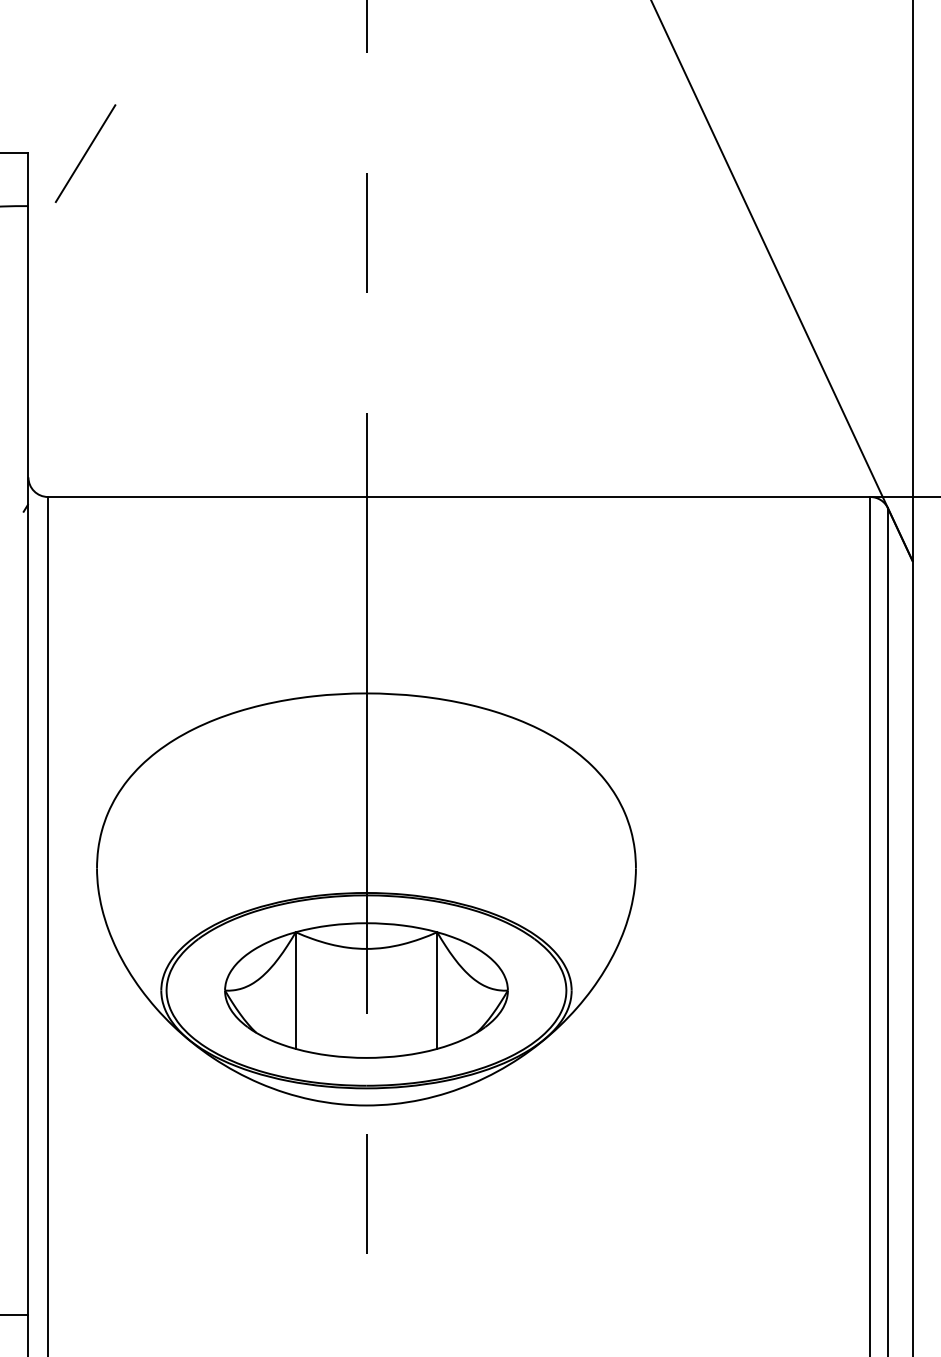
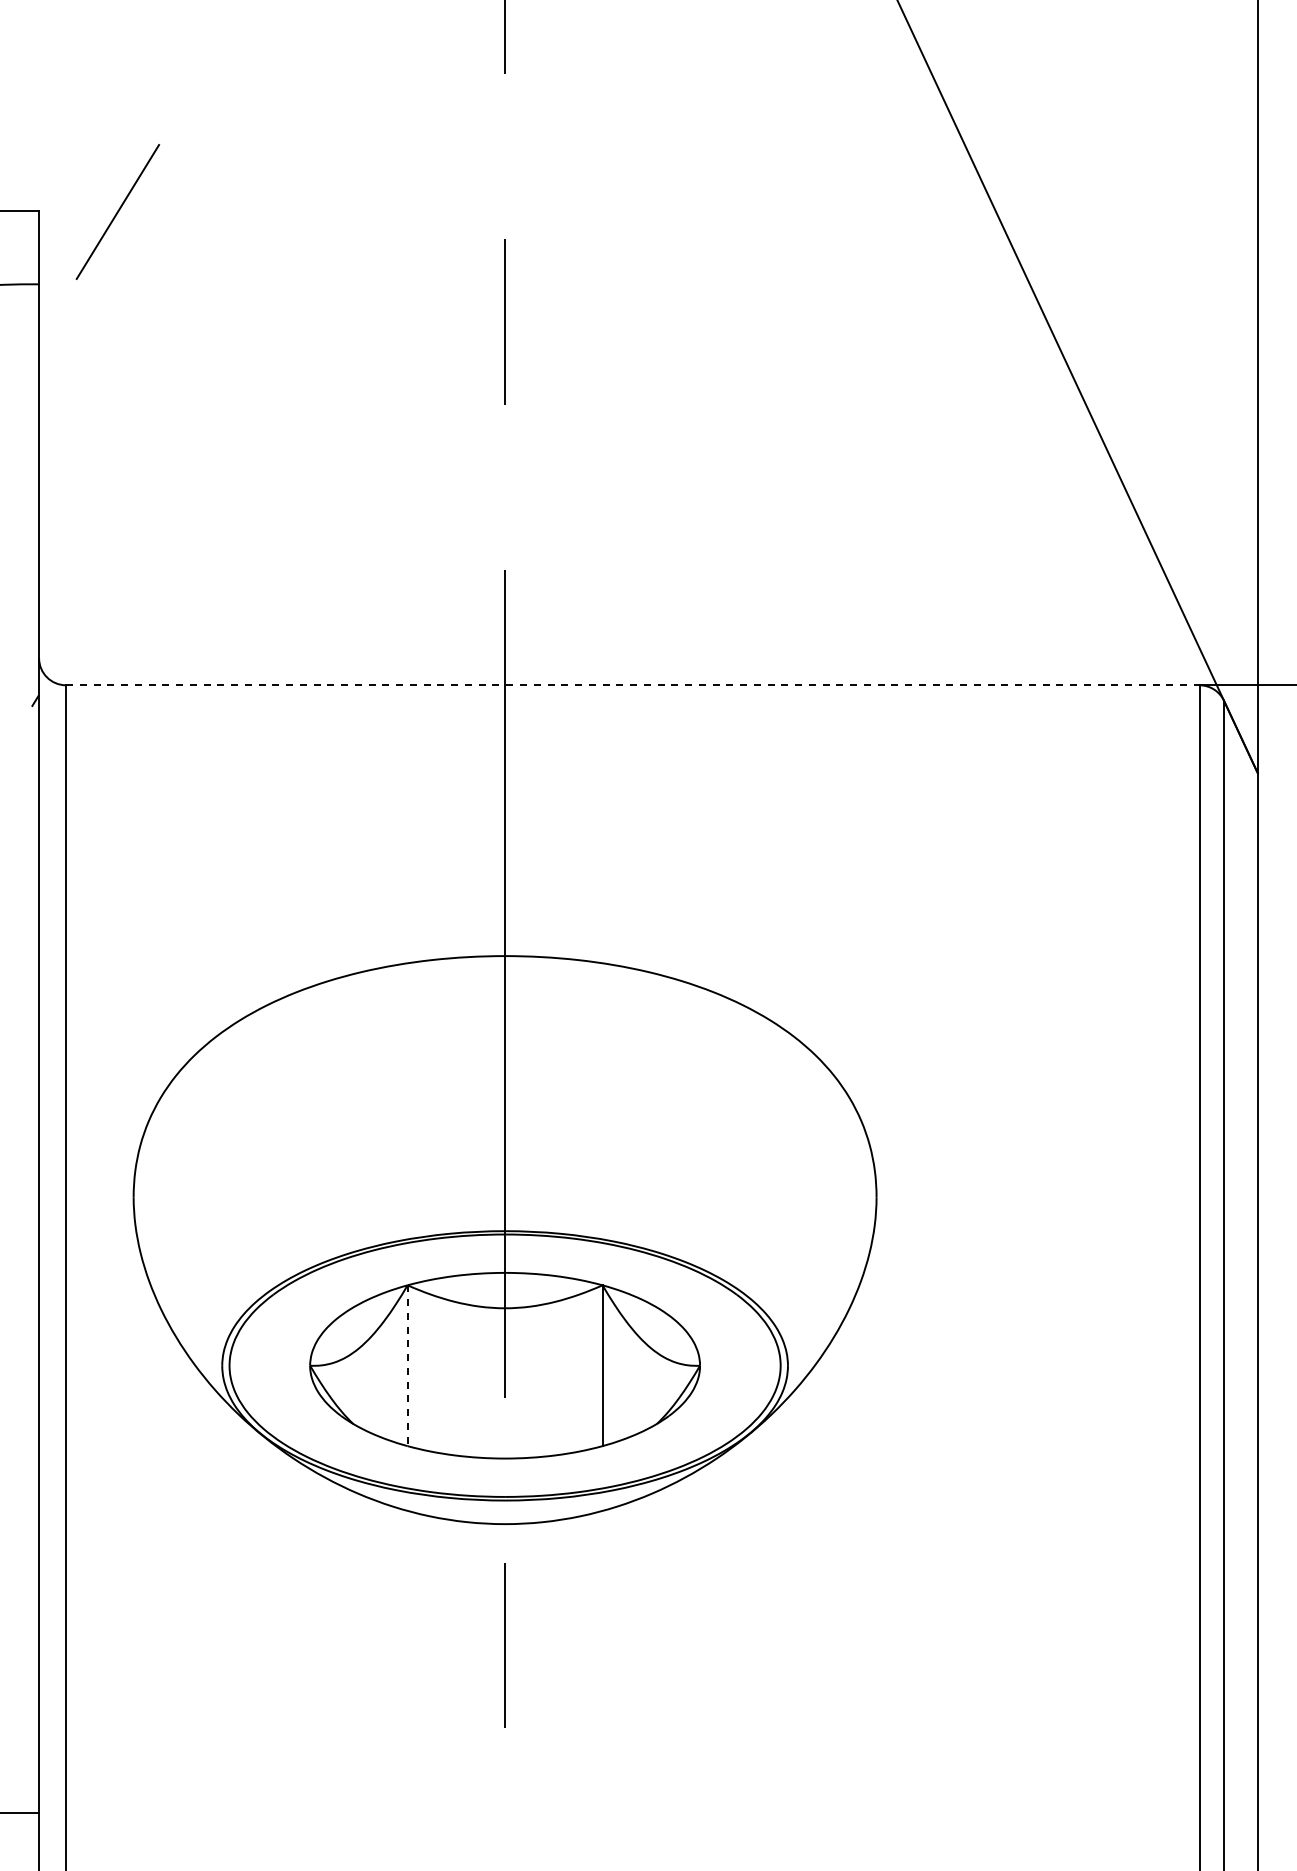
line: (458, 497) -> (632, 685), solid -> dashed
line: (295, 991) -> (407, 1366), solid -> dashed

